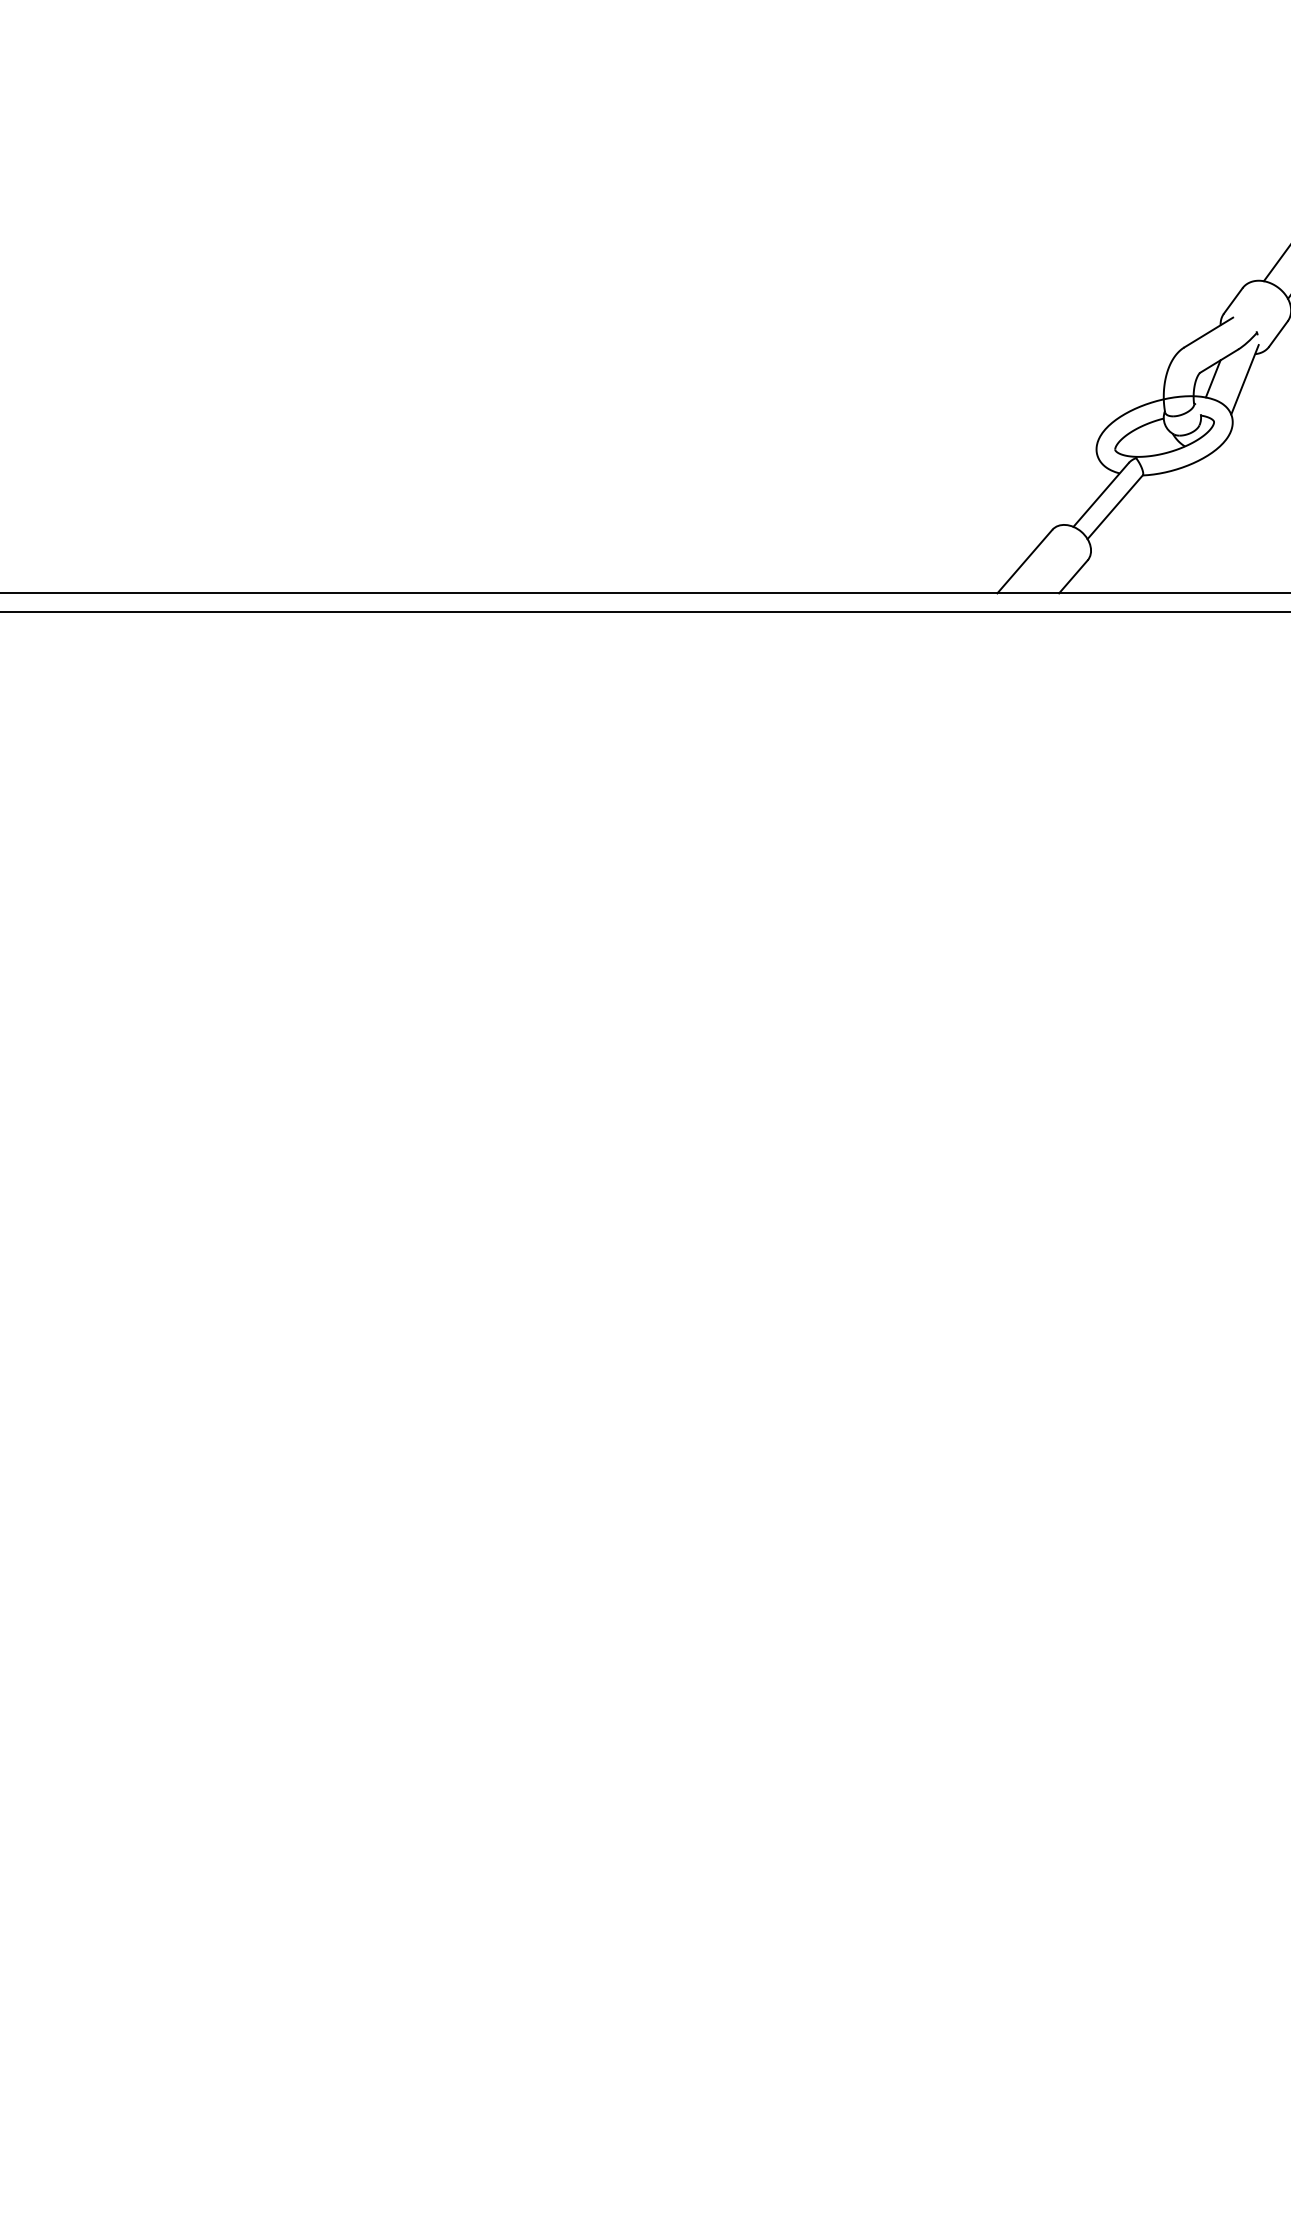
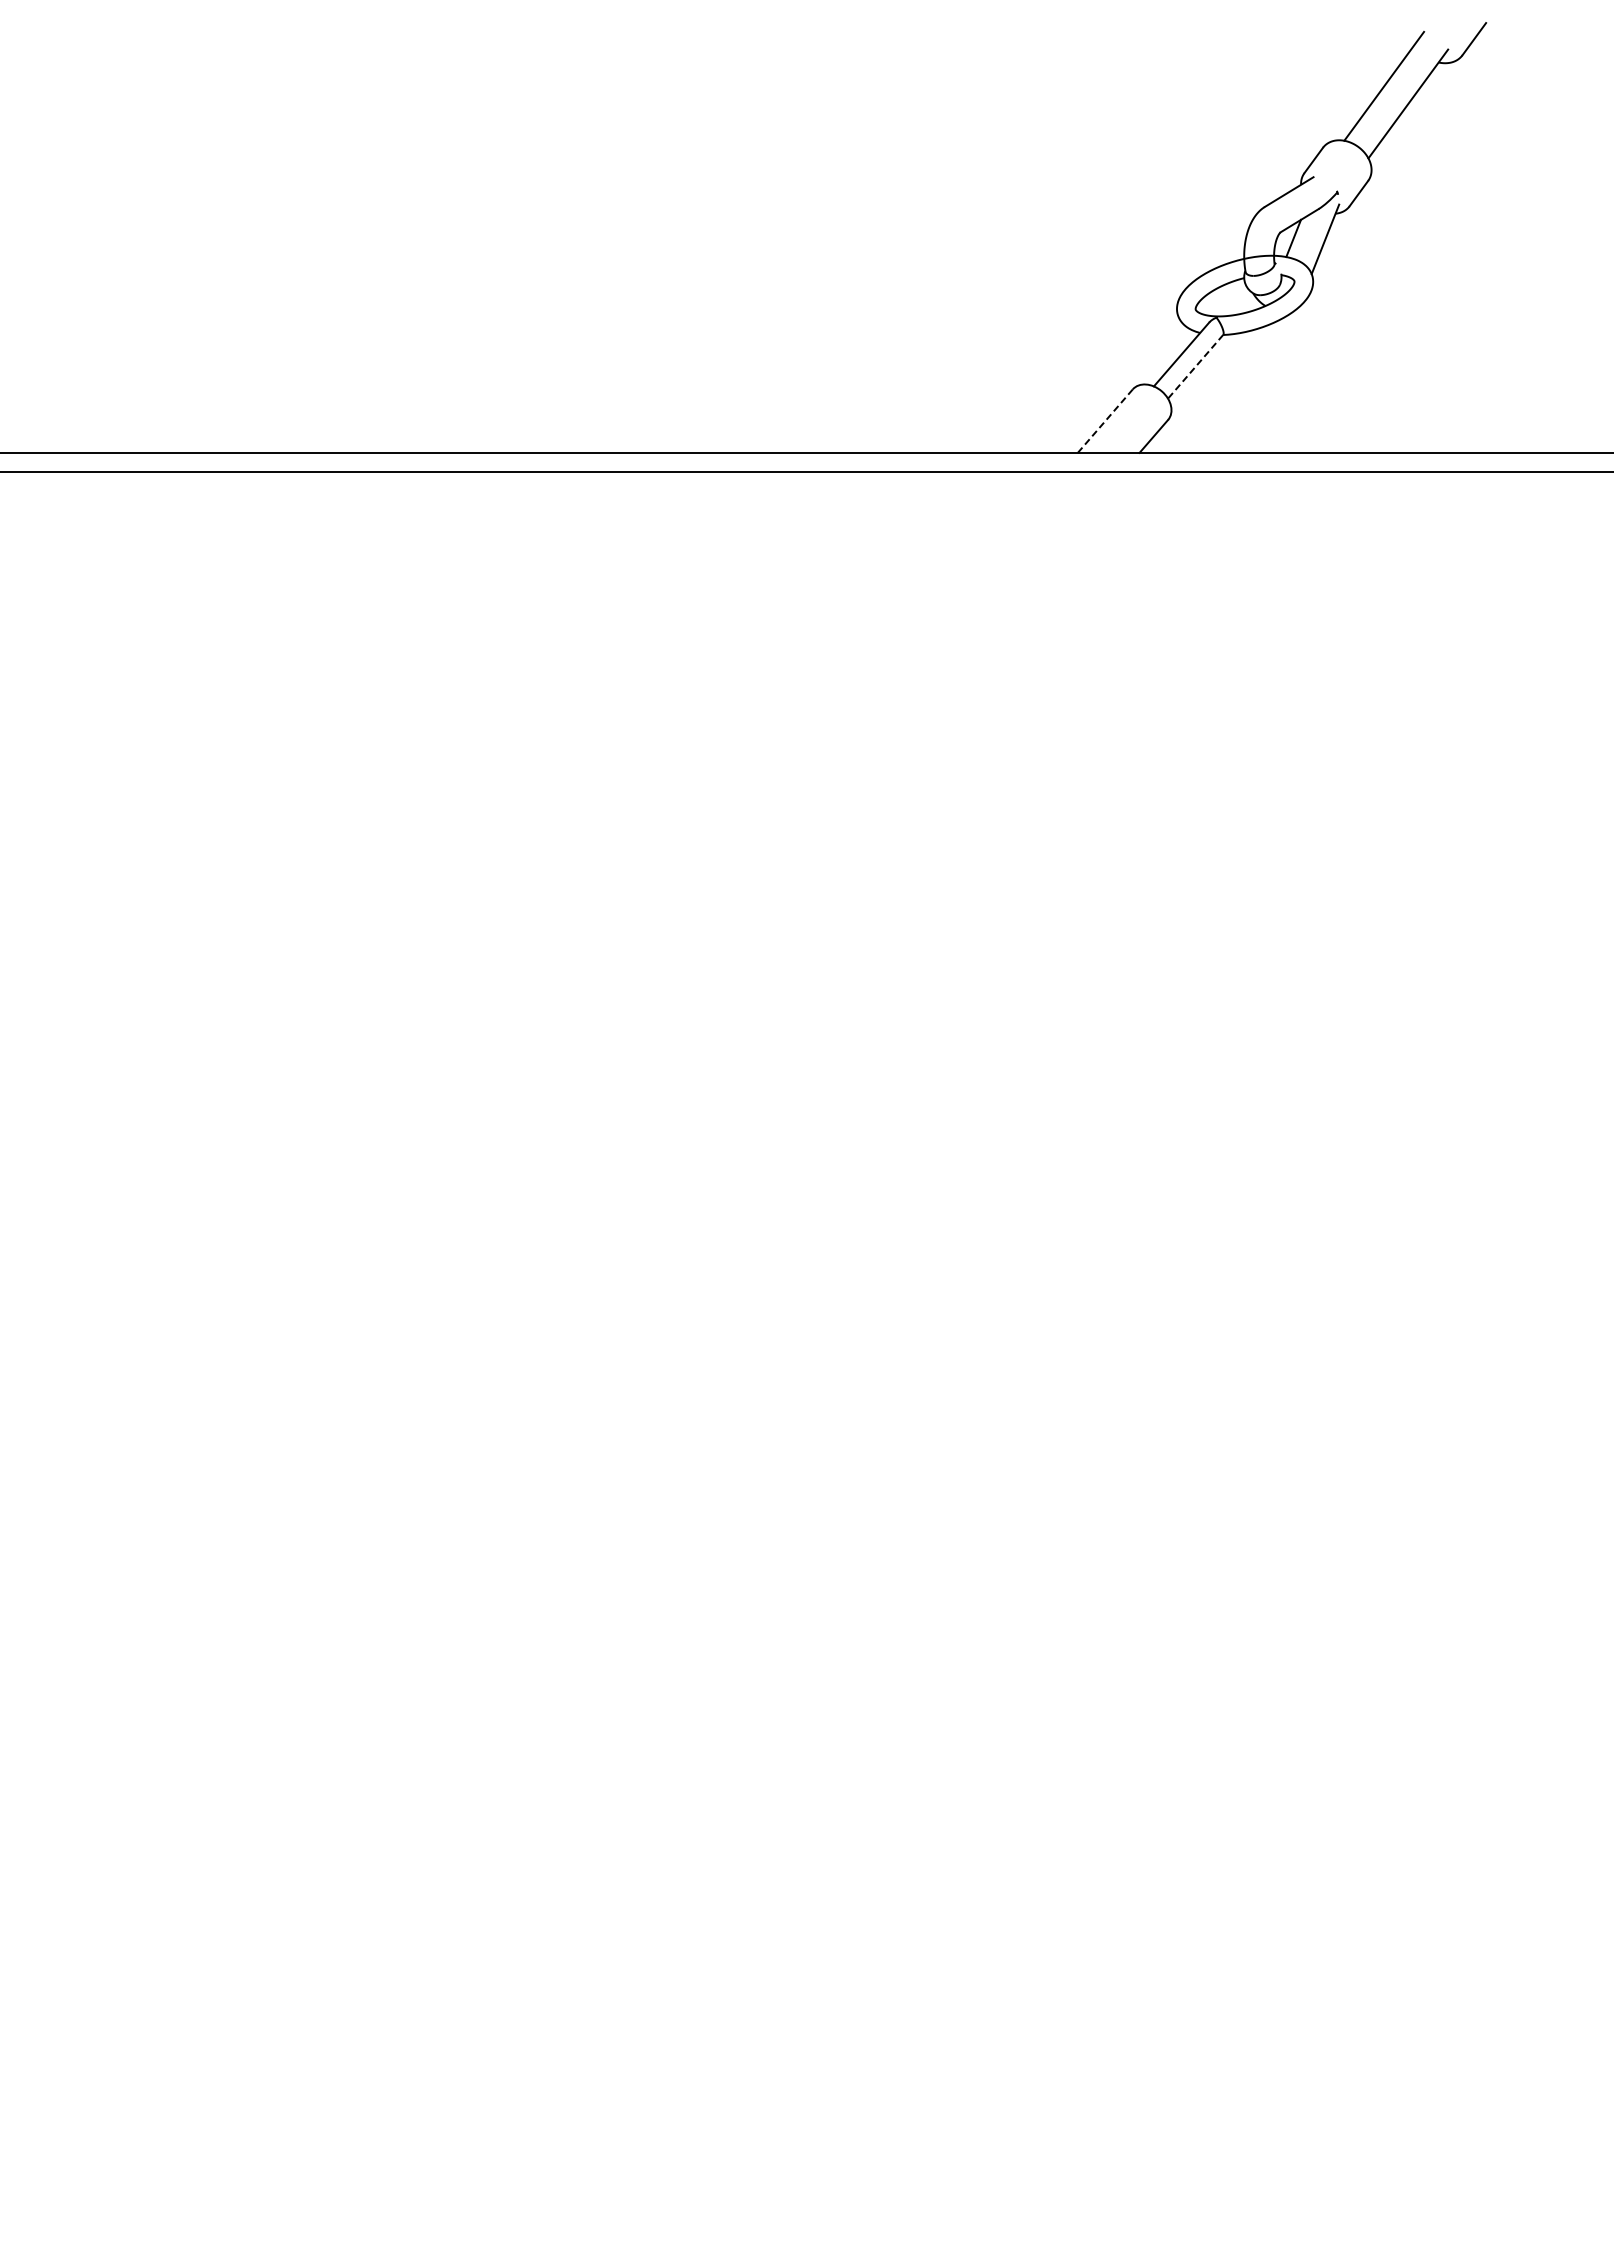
line: (1115, 507) -> (1195, 367), solid -> dashed
line: (1024, 561) -> (1104, 421), solid -> dashed

